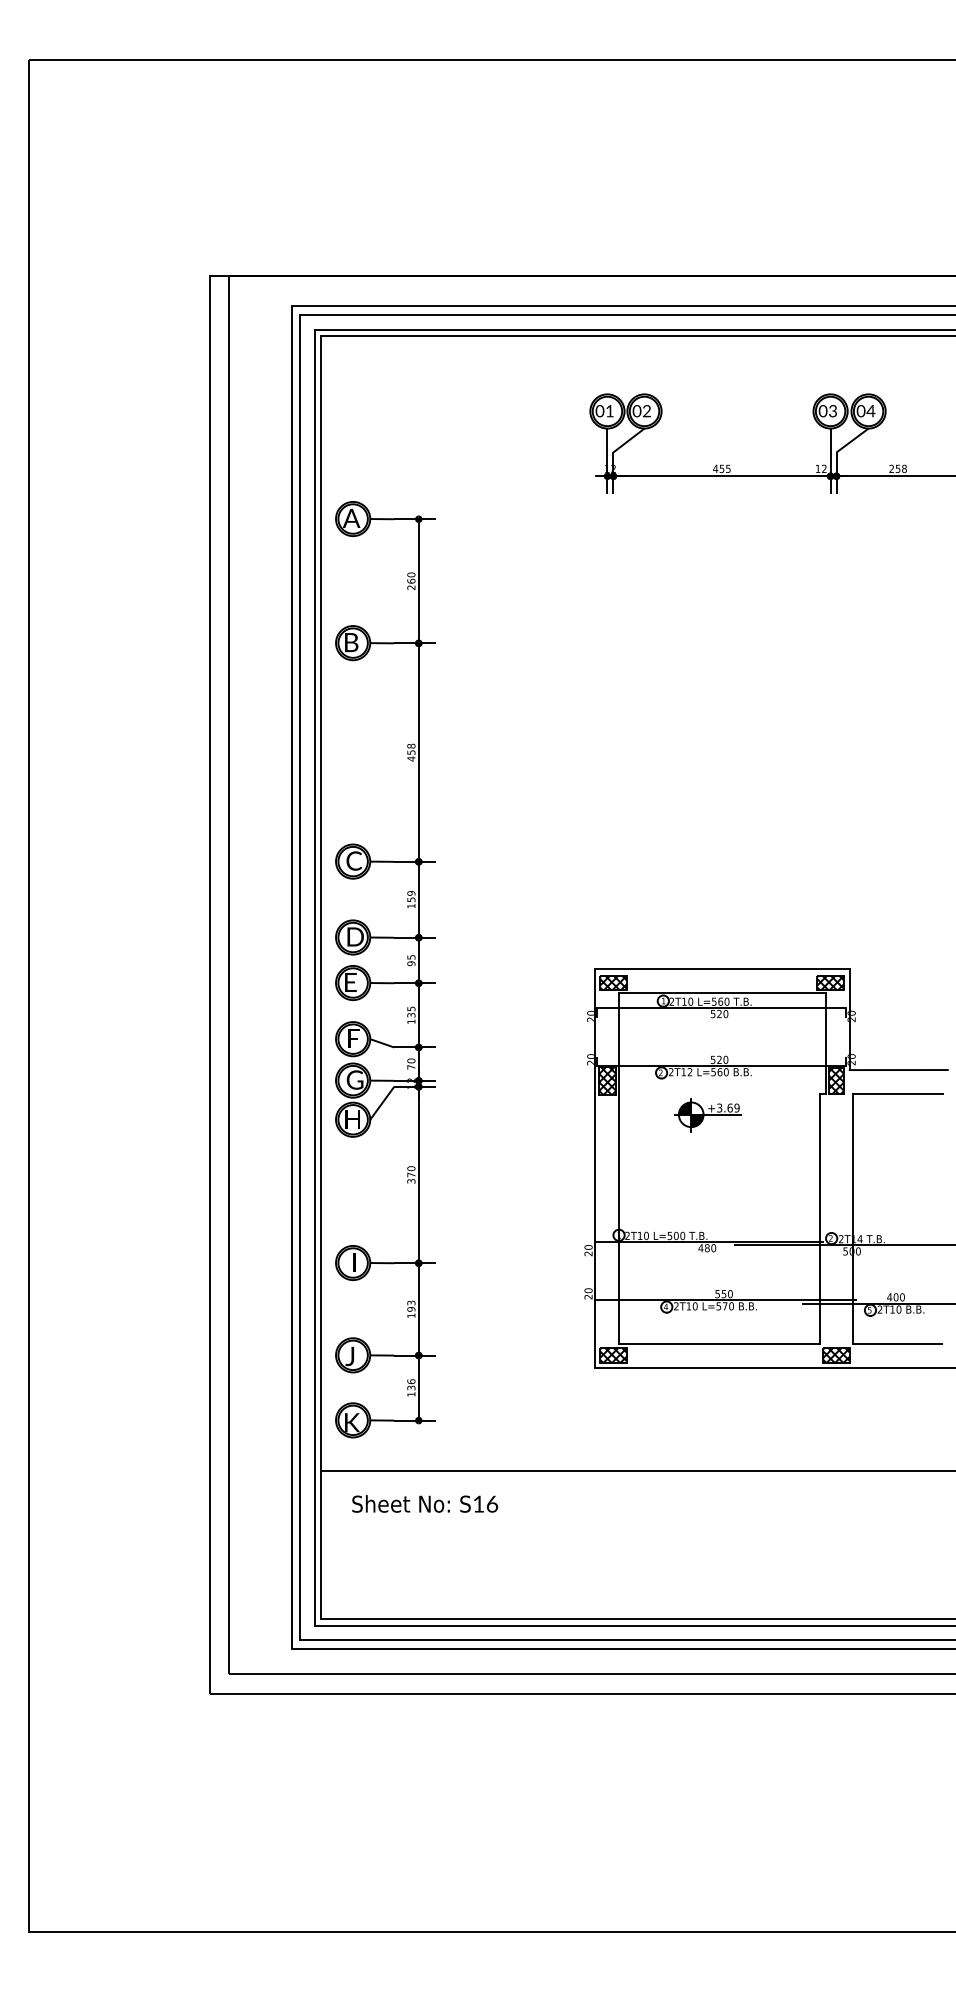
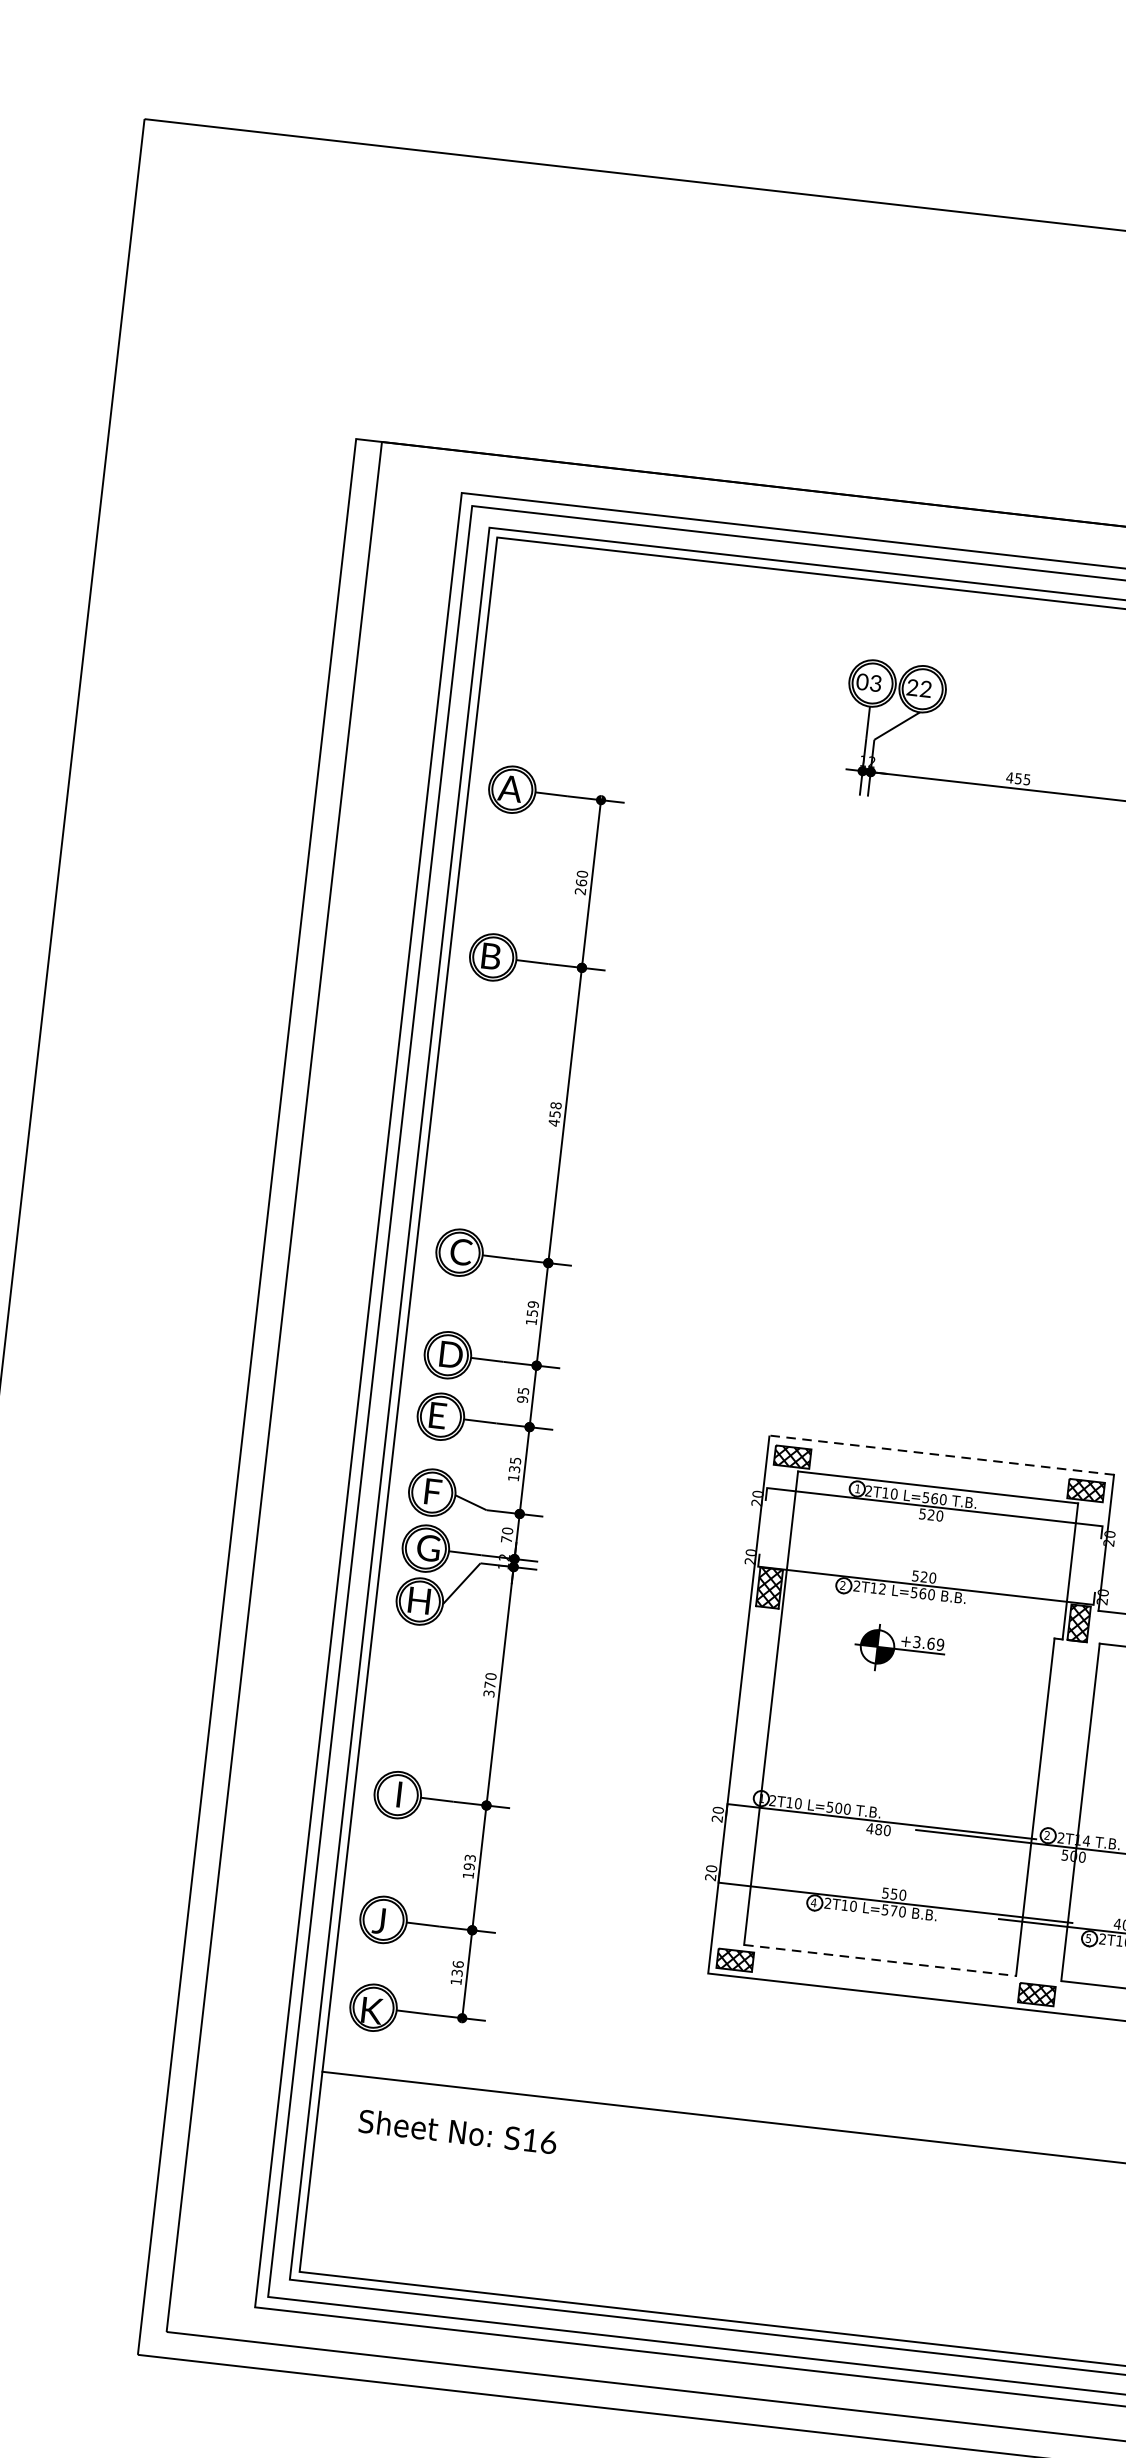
text: (609, 411) -> (875, 683), 01 -> 03
text: (636, 411) -> (911, 688), 02 -> 22
line: (721, 969) -> (940, 1455), solid -> dashed
line: (719, 1343) -> (880, 1960), solid -> dashed

